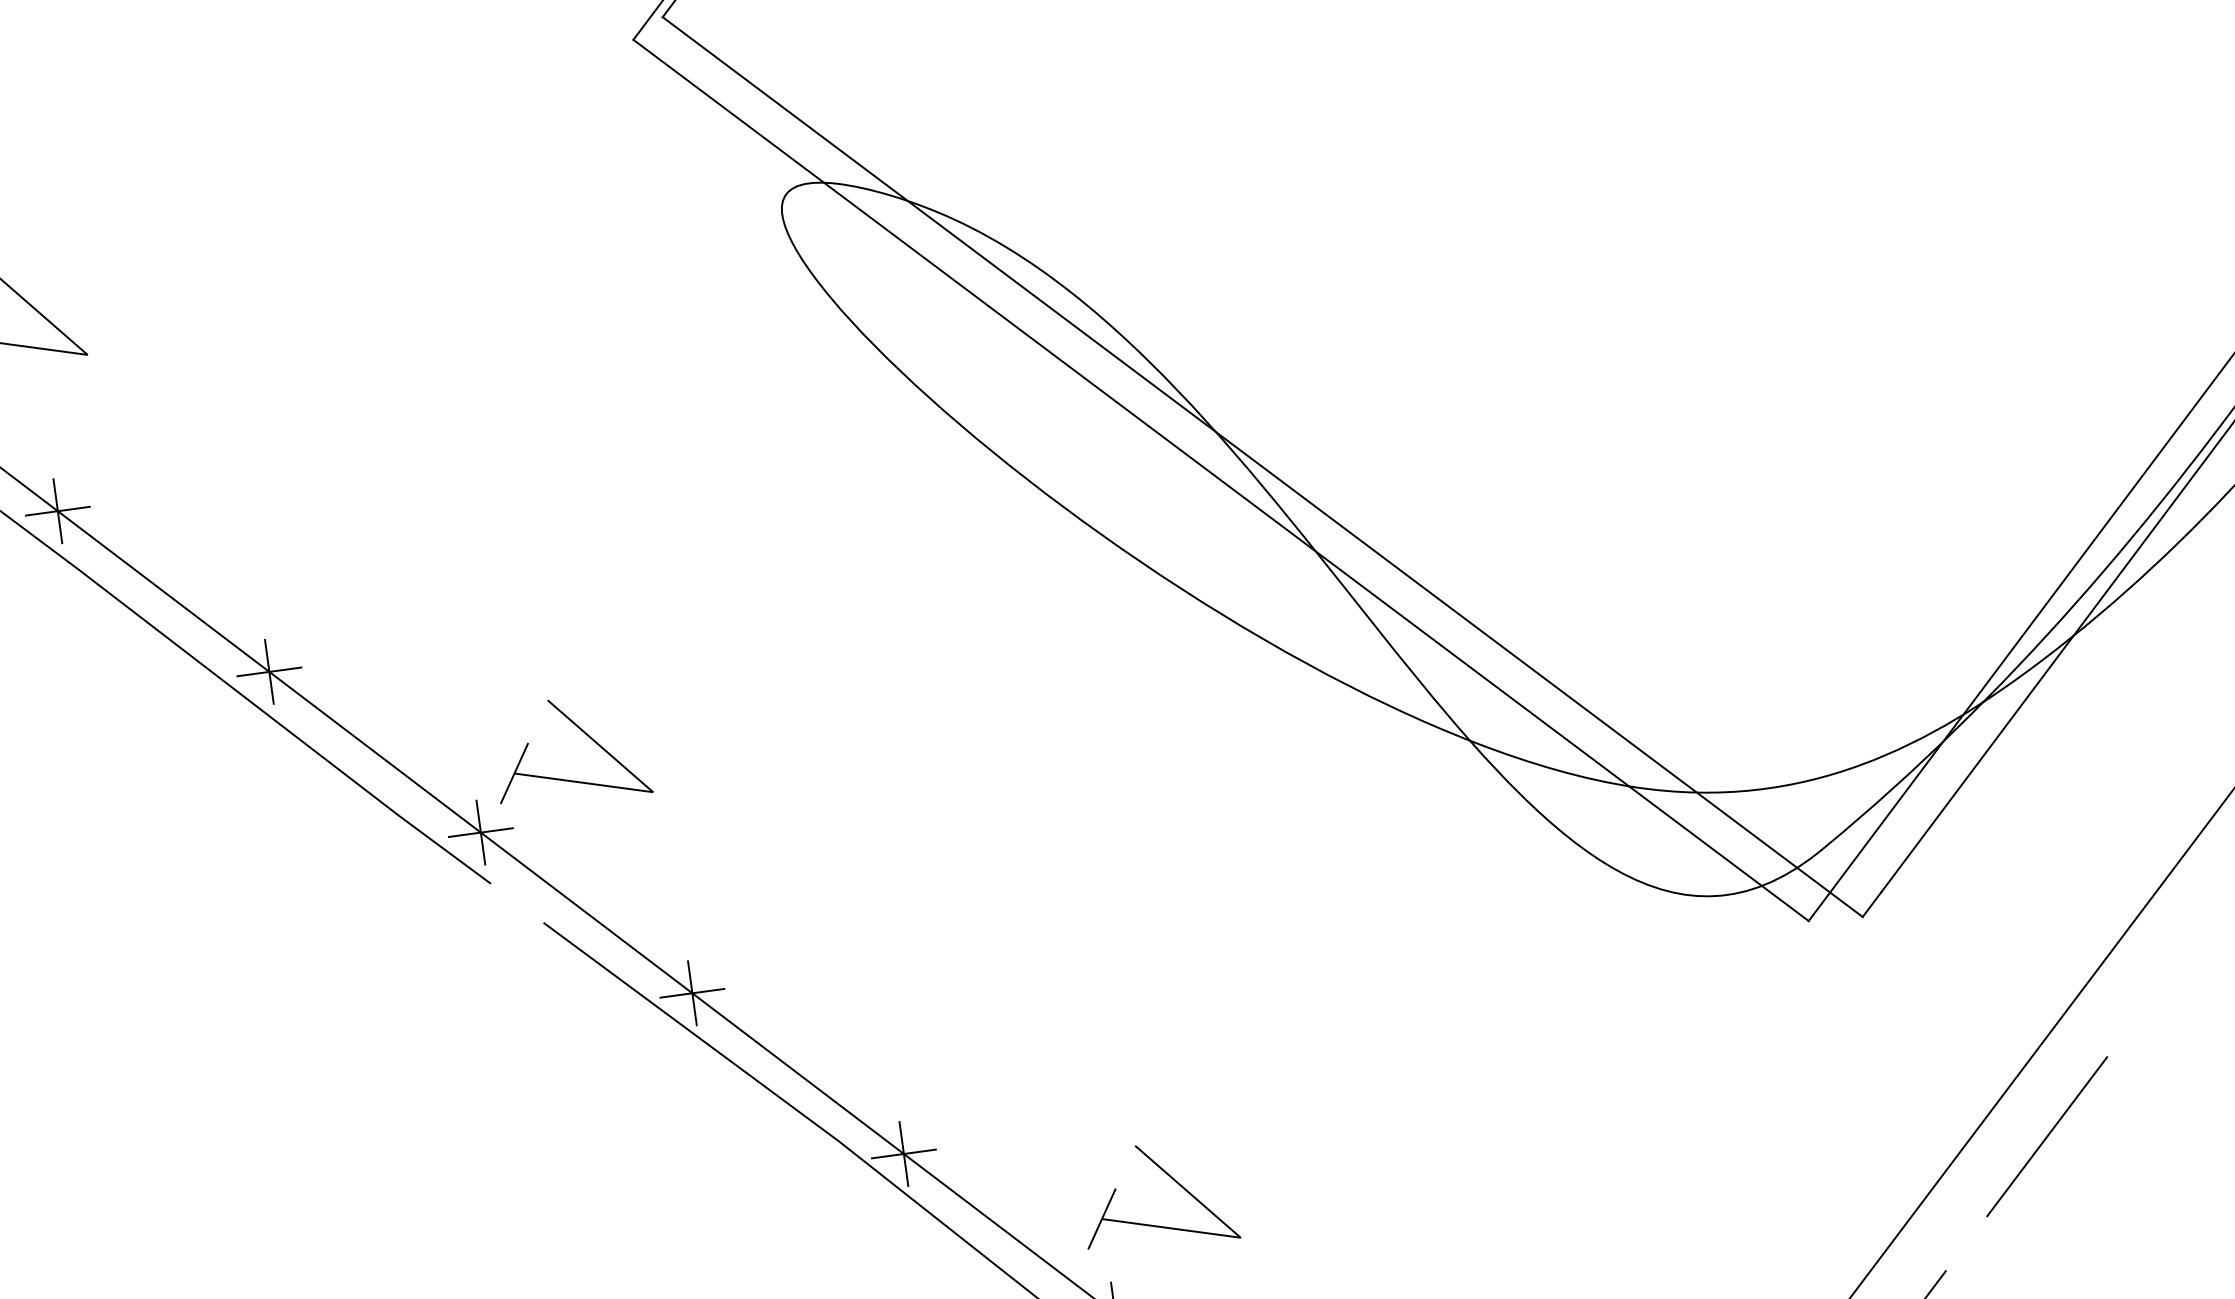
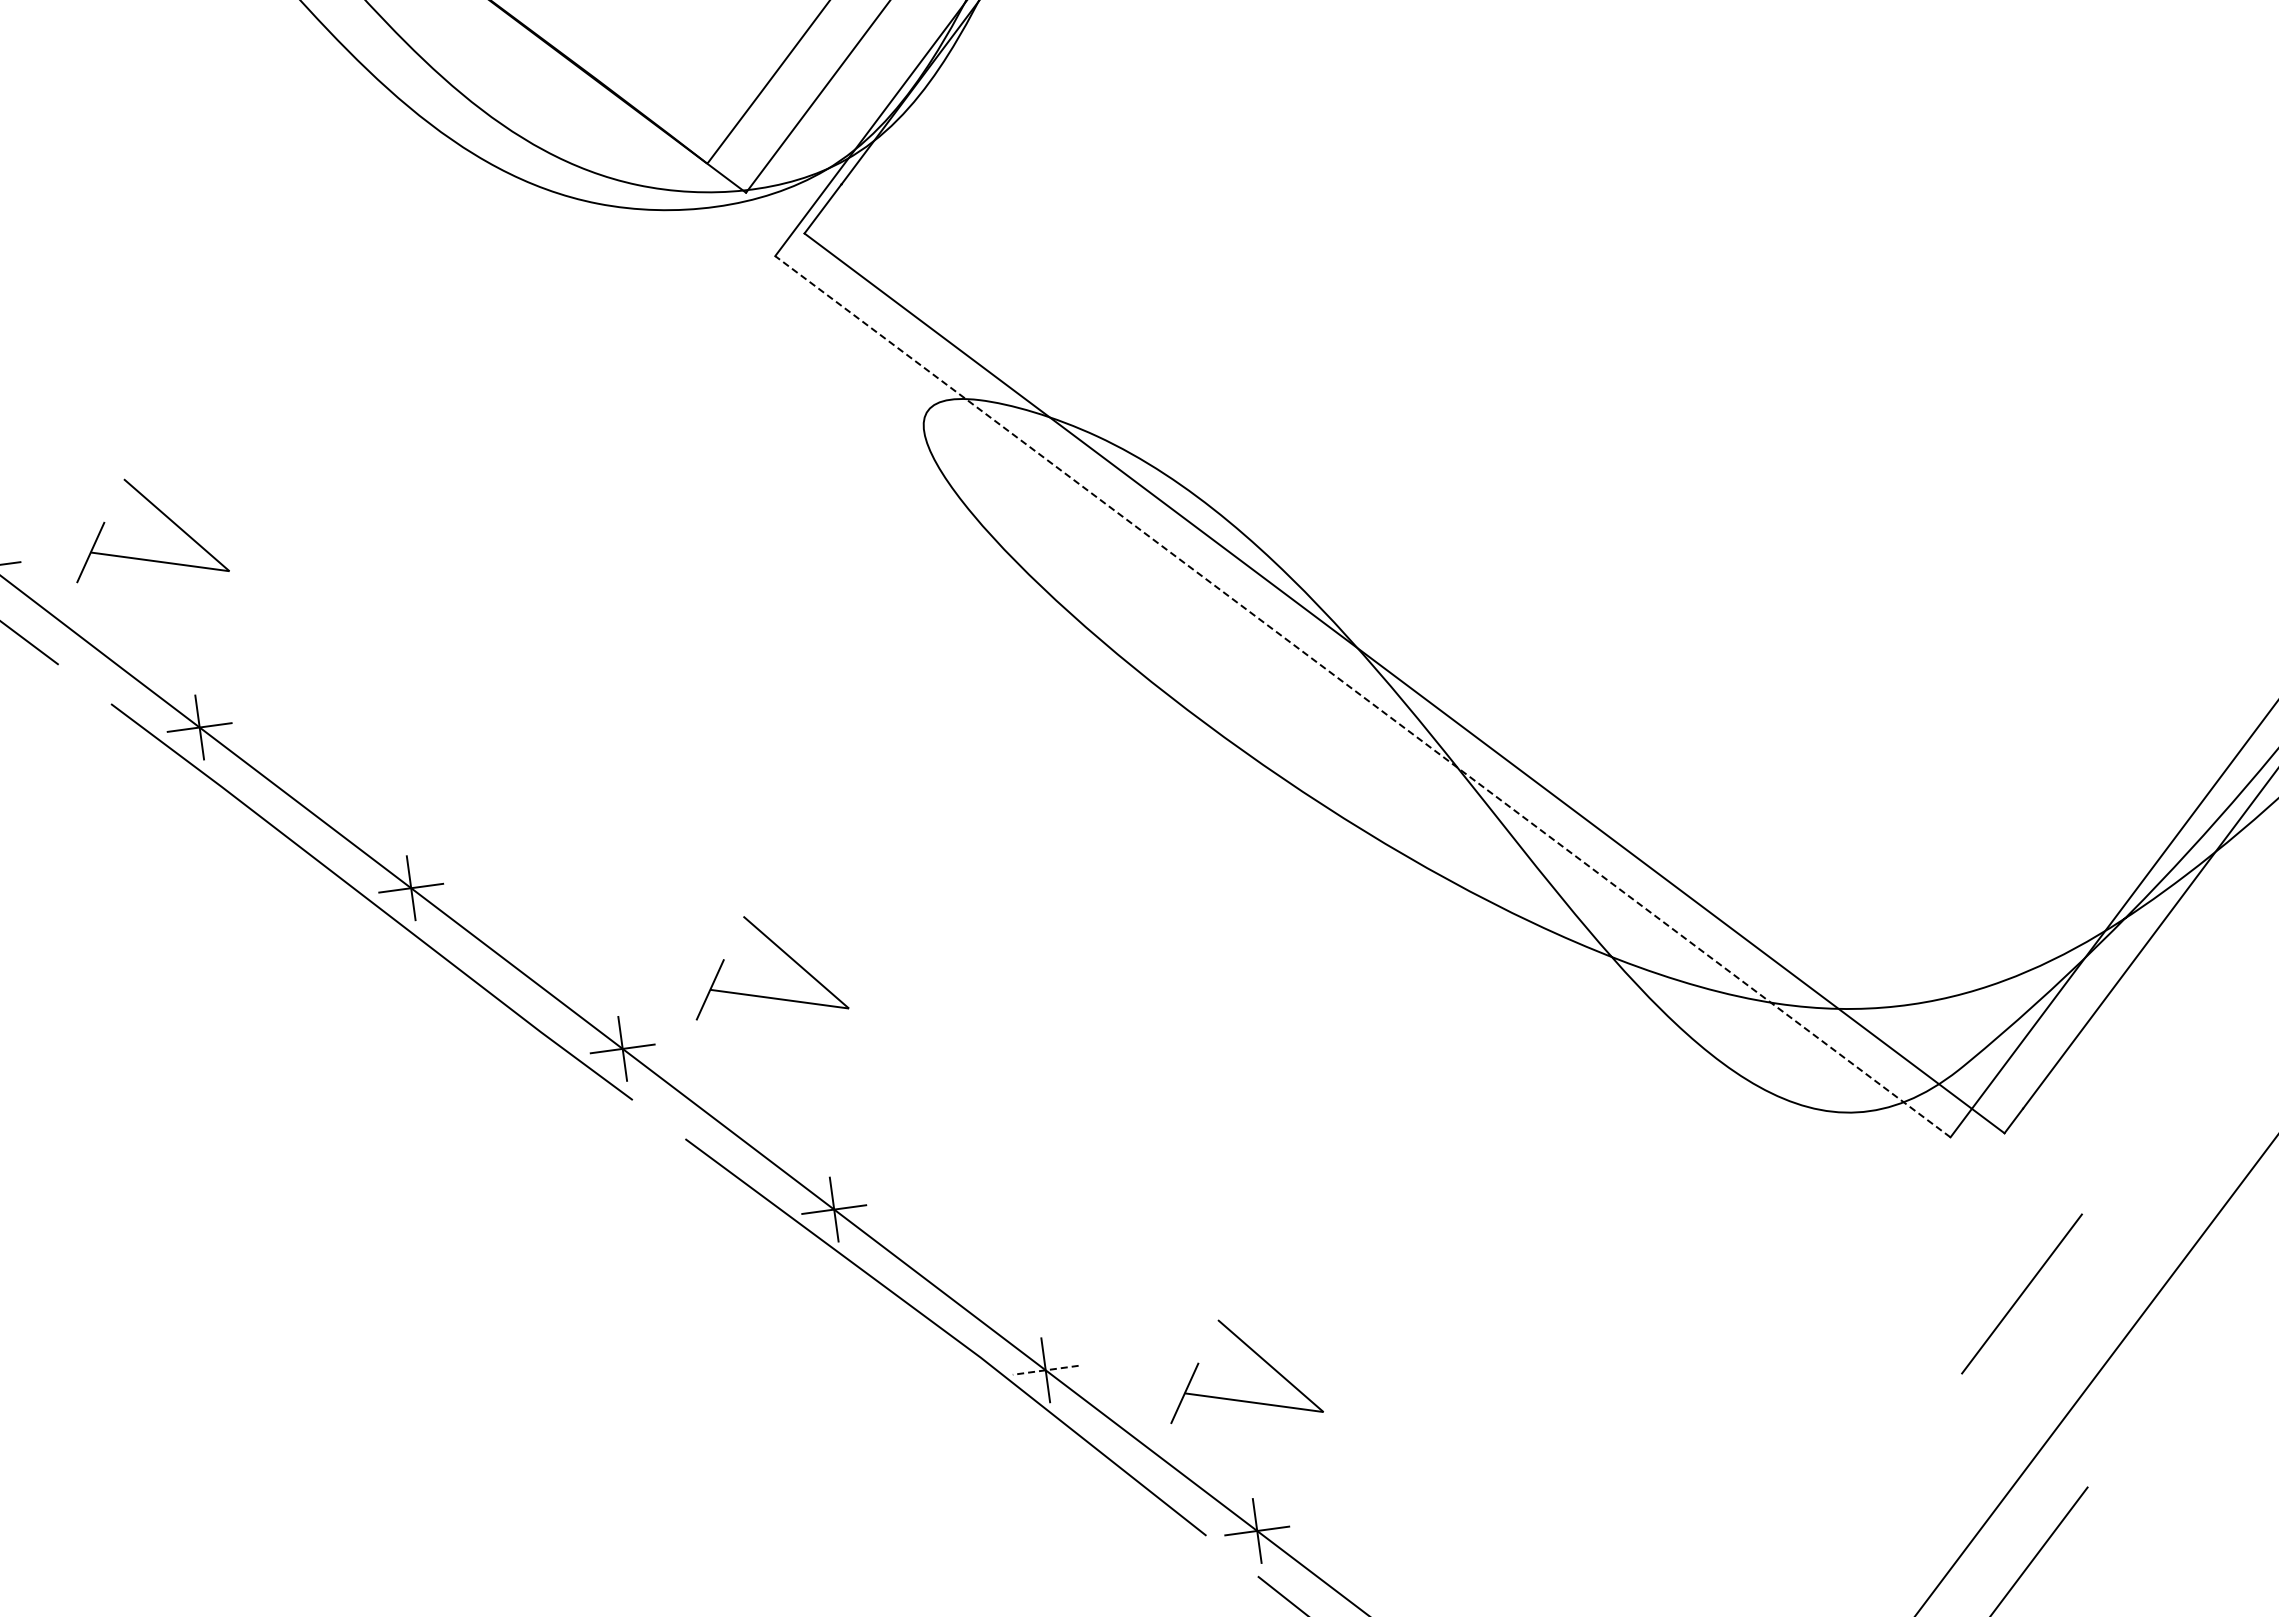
line: (1220, 480) -> (1362, 696), solid -> dashed
part: (589, 738) -> (785, 954), moved
line: (2046, 1136) -> (2021, 1293), moved
line: (903, 1154) -> (1045, 1370), solid -> dashed
part: (1176, 1183) -> (1259, 1357), moved

